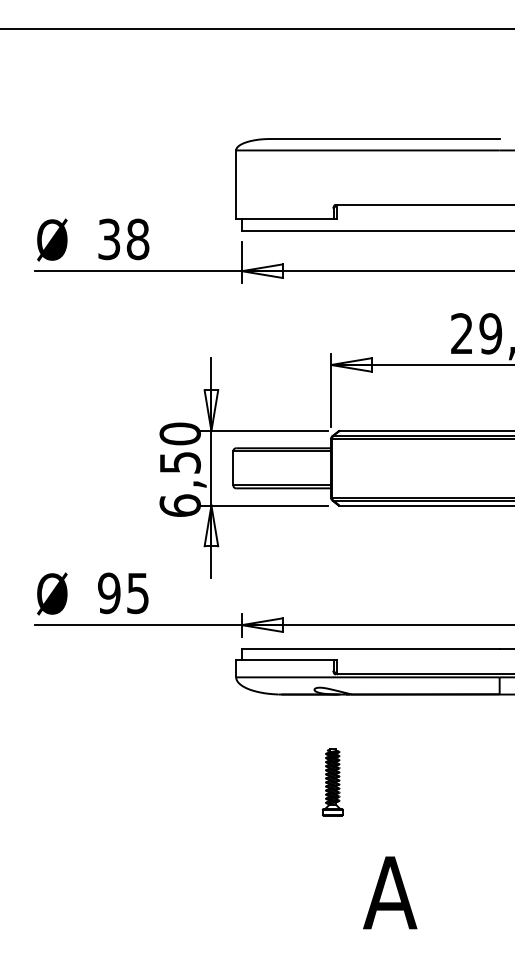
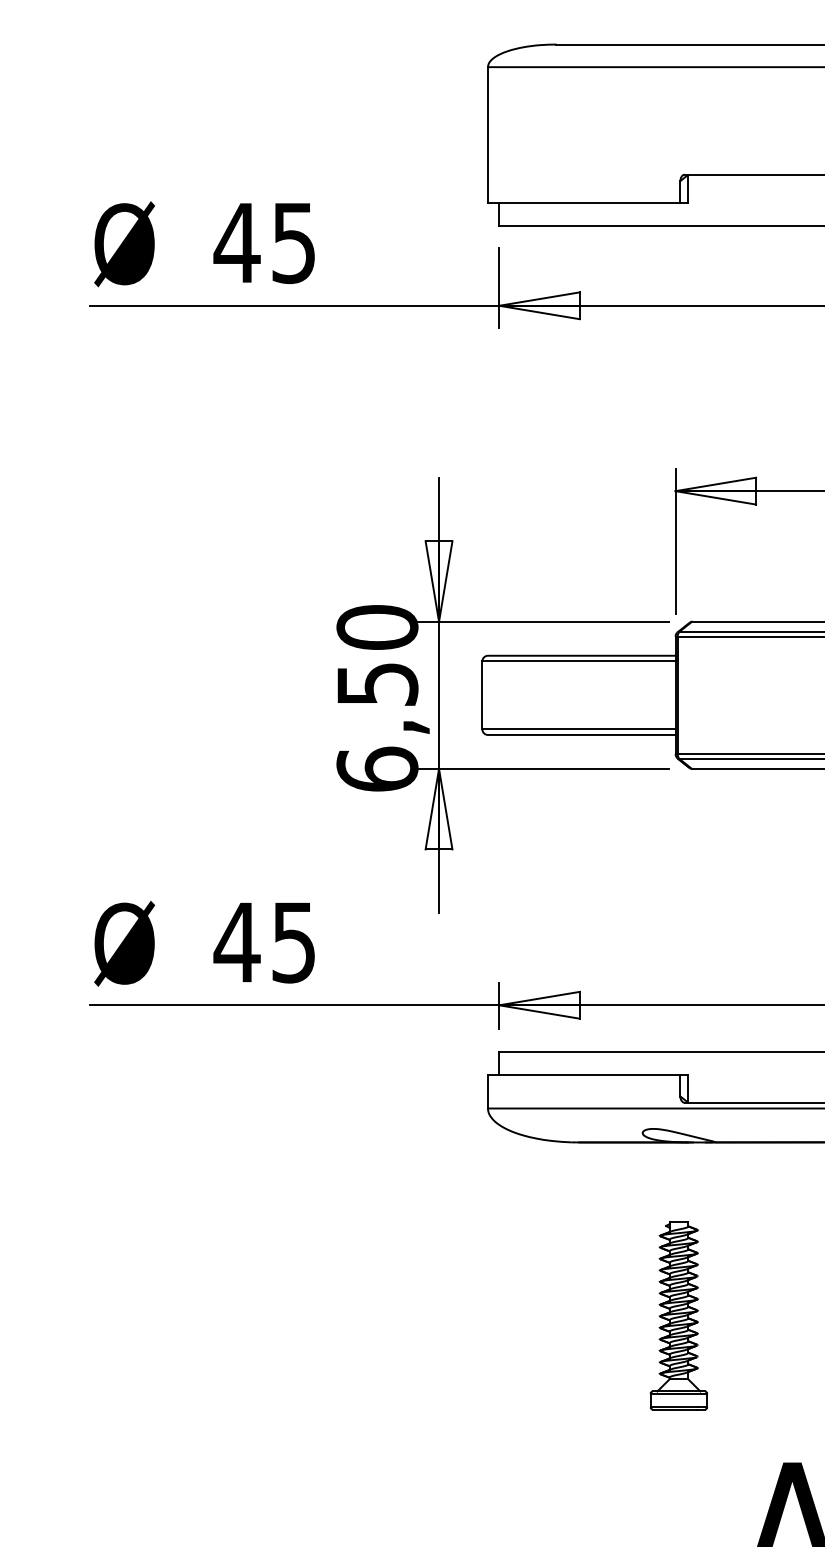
text: (123, 239) -> (265, 243), 38 -> 45
text: (109, 593) -> (237, 942), 95 -> 45
part: (332, 782) -> (678, 1316), size x1.43

